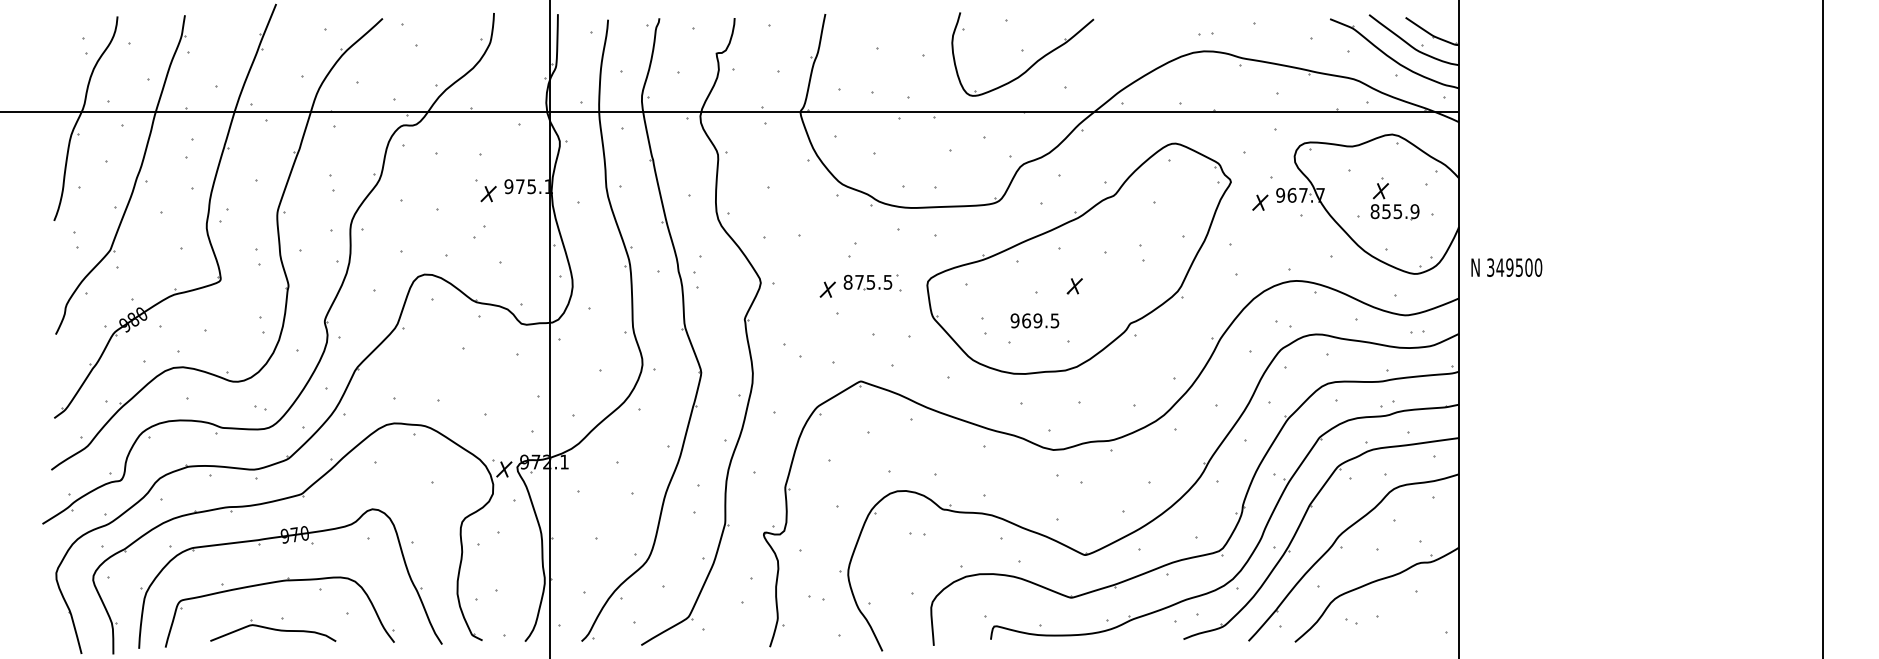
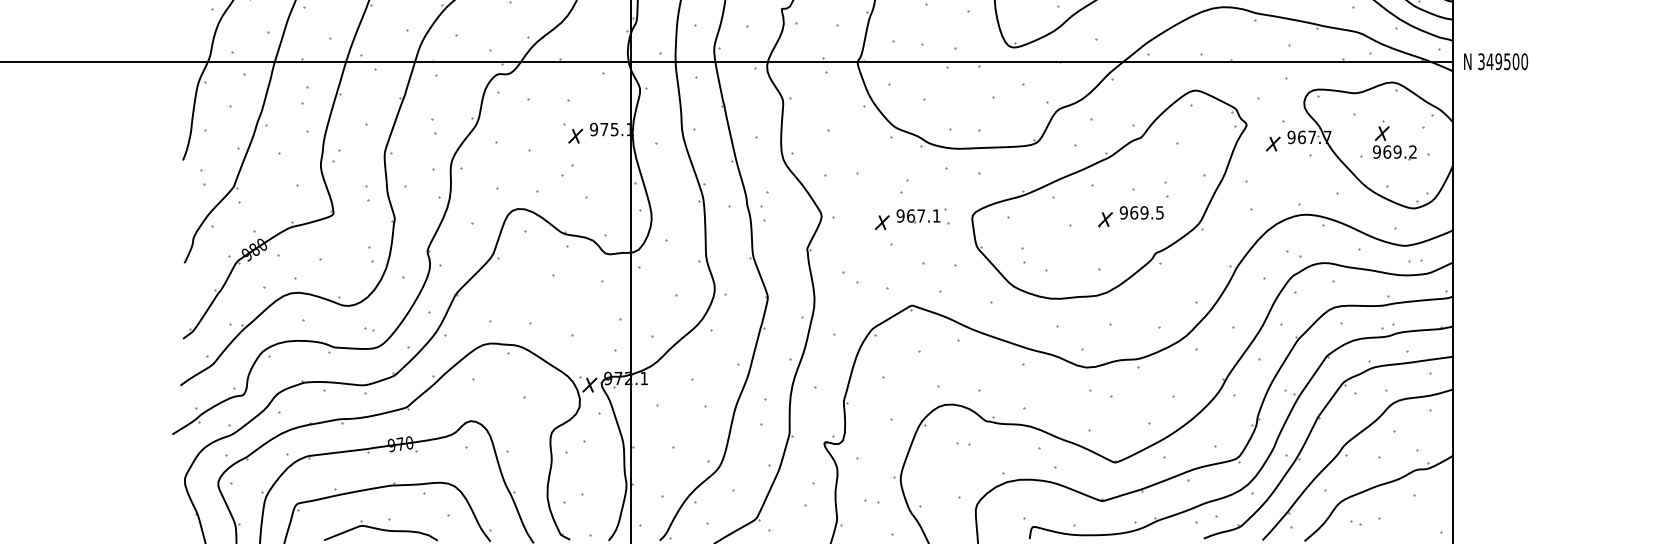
text: (1394, 211) -> (1394, 151), 855.9 -> 969.2
text: (1506, 267) -> (1495, 61), moved
text: (867, 281) -> (918, 215), 875.5 -> 967.1
text: (1034, 320) -> (1141, 212), moved

